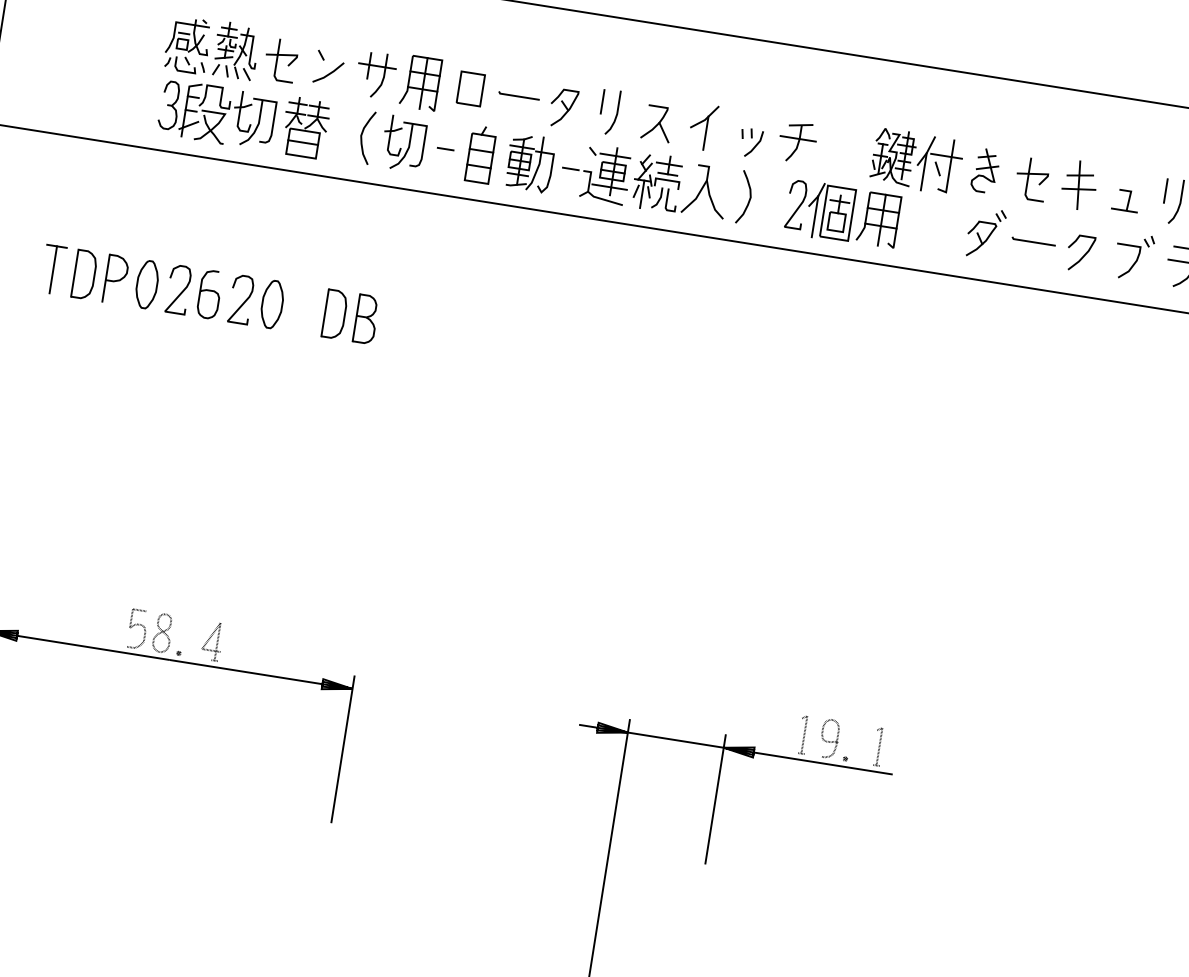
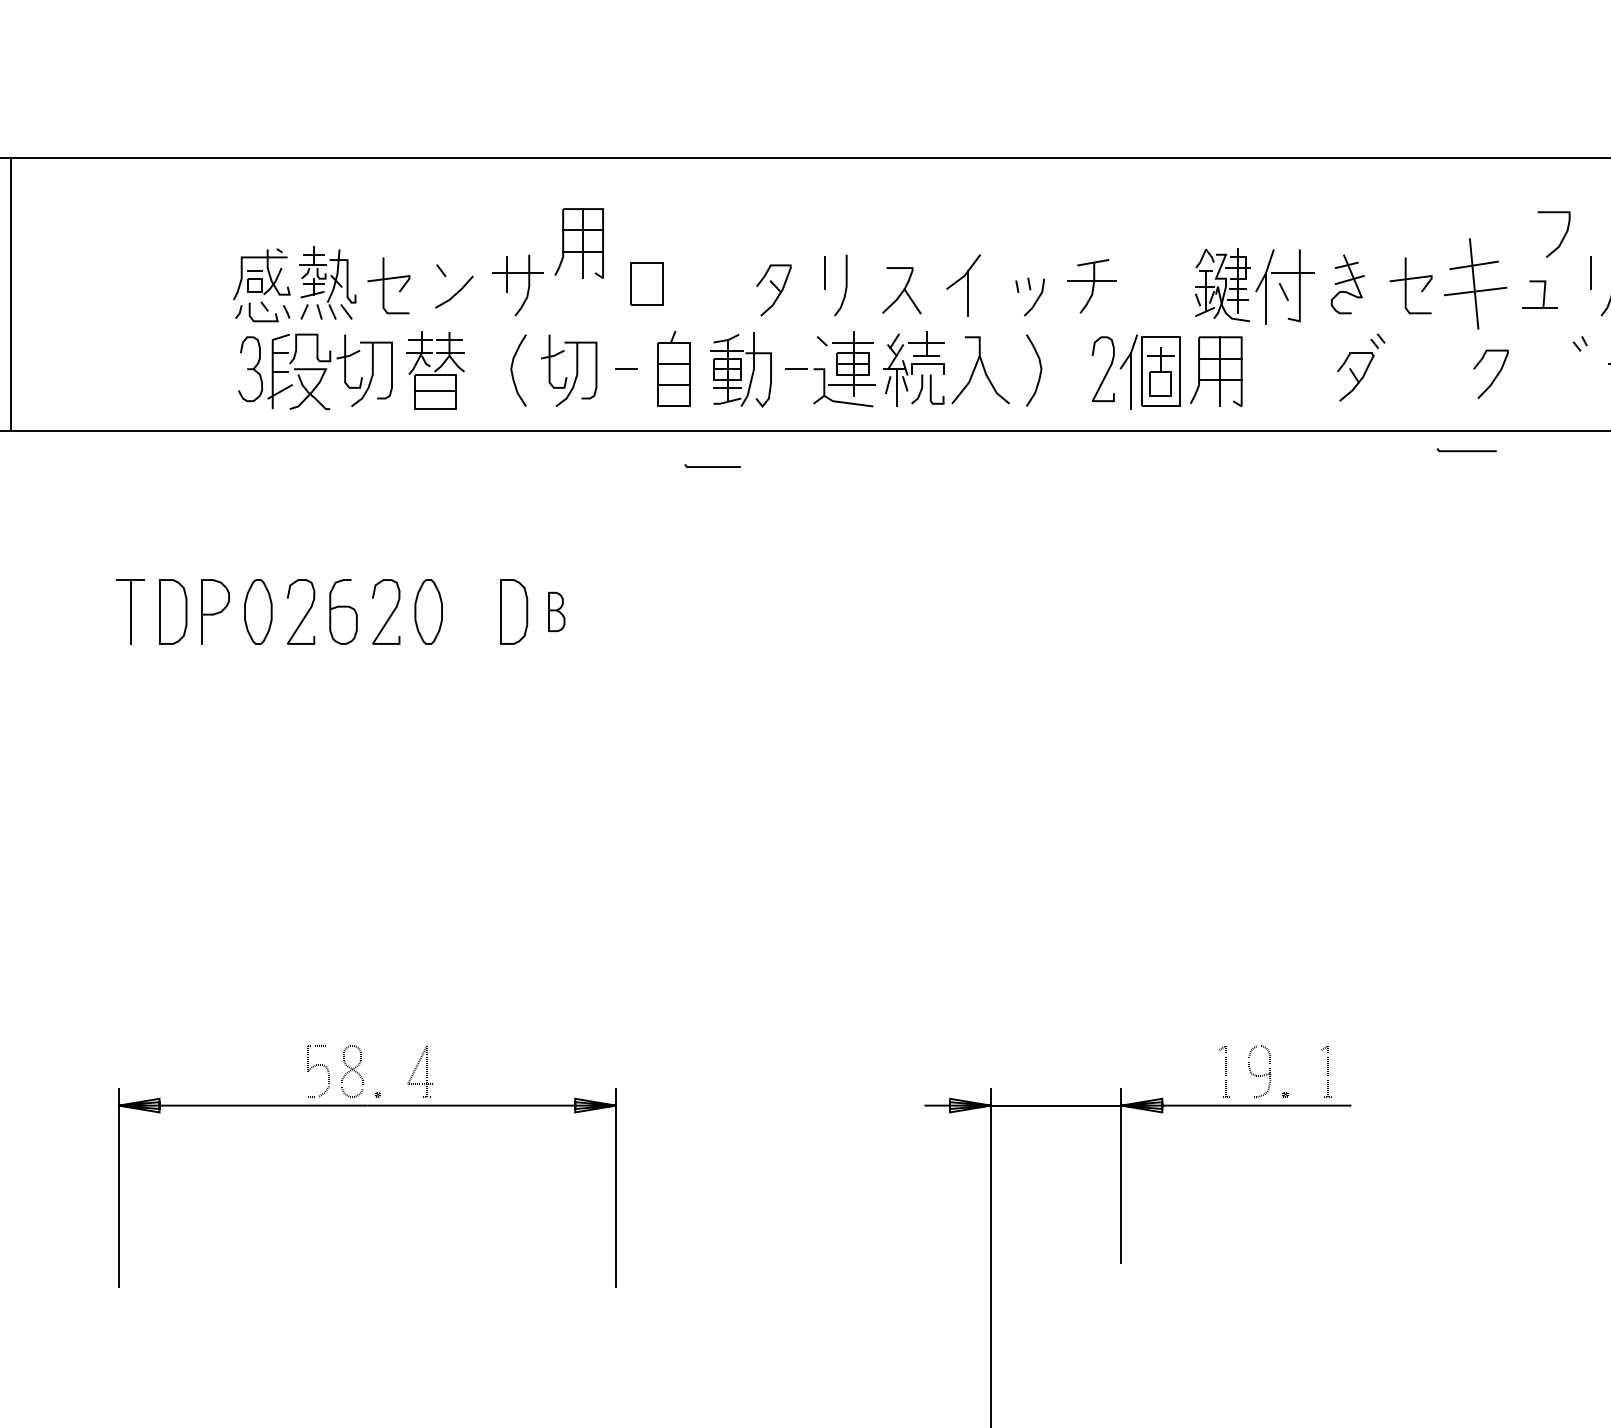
part: (420, 82) -> (578, 243), moved
line: (519, 96) -> (712, 466), moved
part: (1079, 184) -> (1475, 283), size x1.4
line: (1033, 241) -> (1466, 450), moved
curve: (1131, 266) -> (1561, 239), moved
part: (366, 319) -> (556, 611), size x0.6

